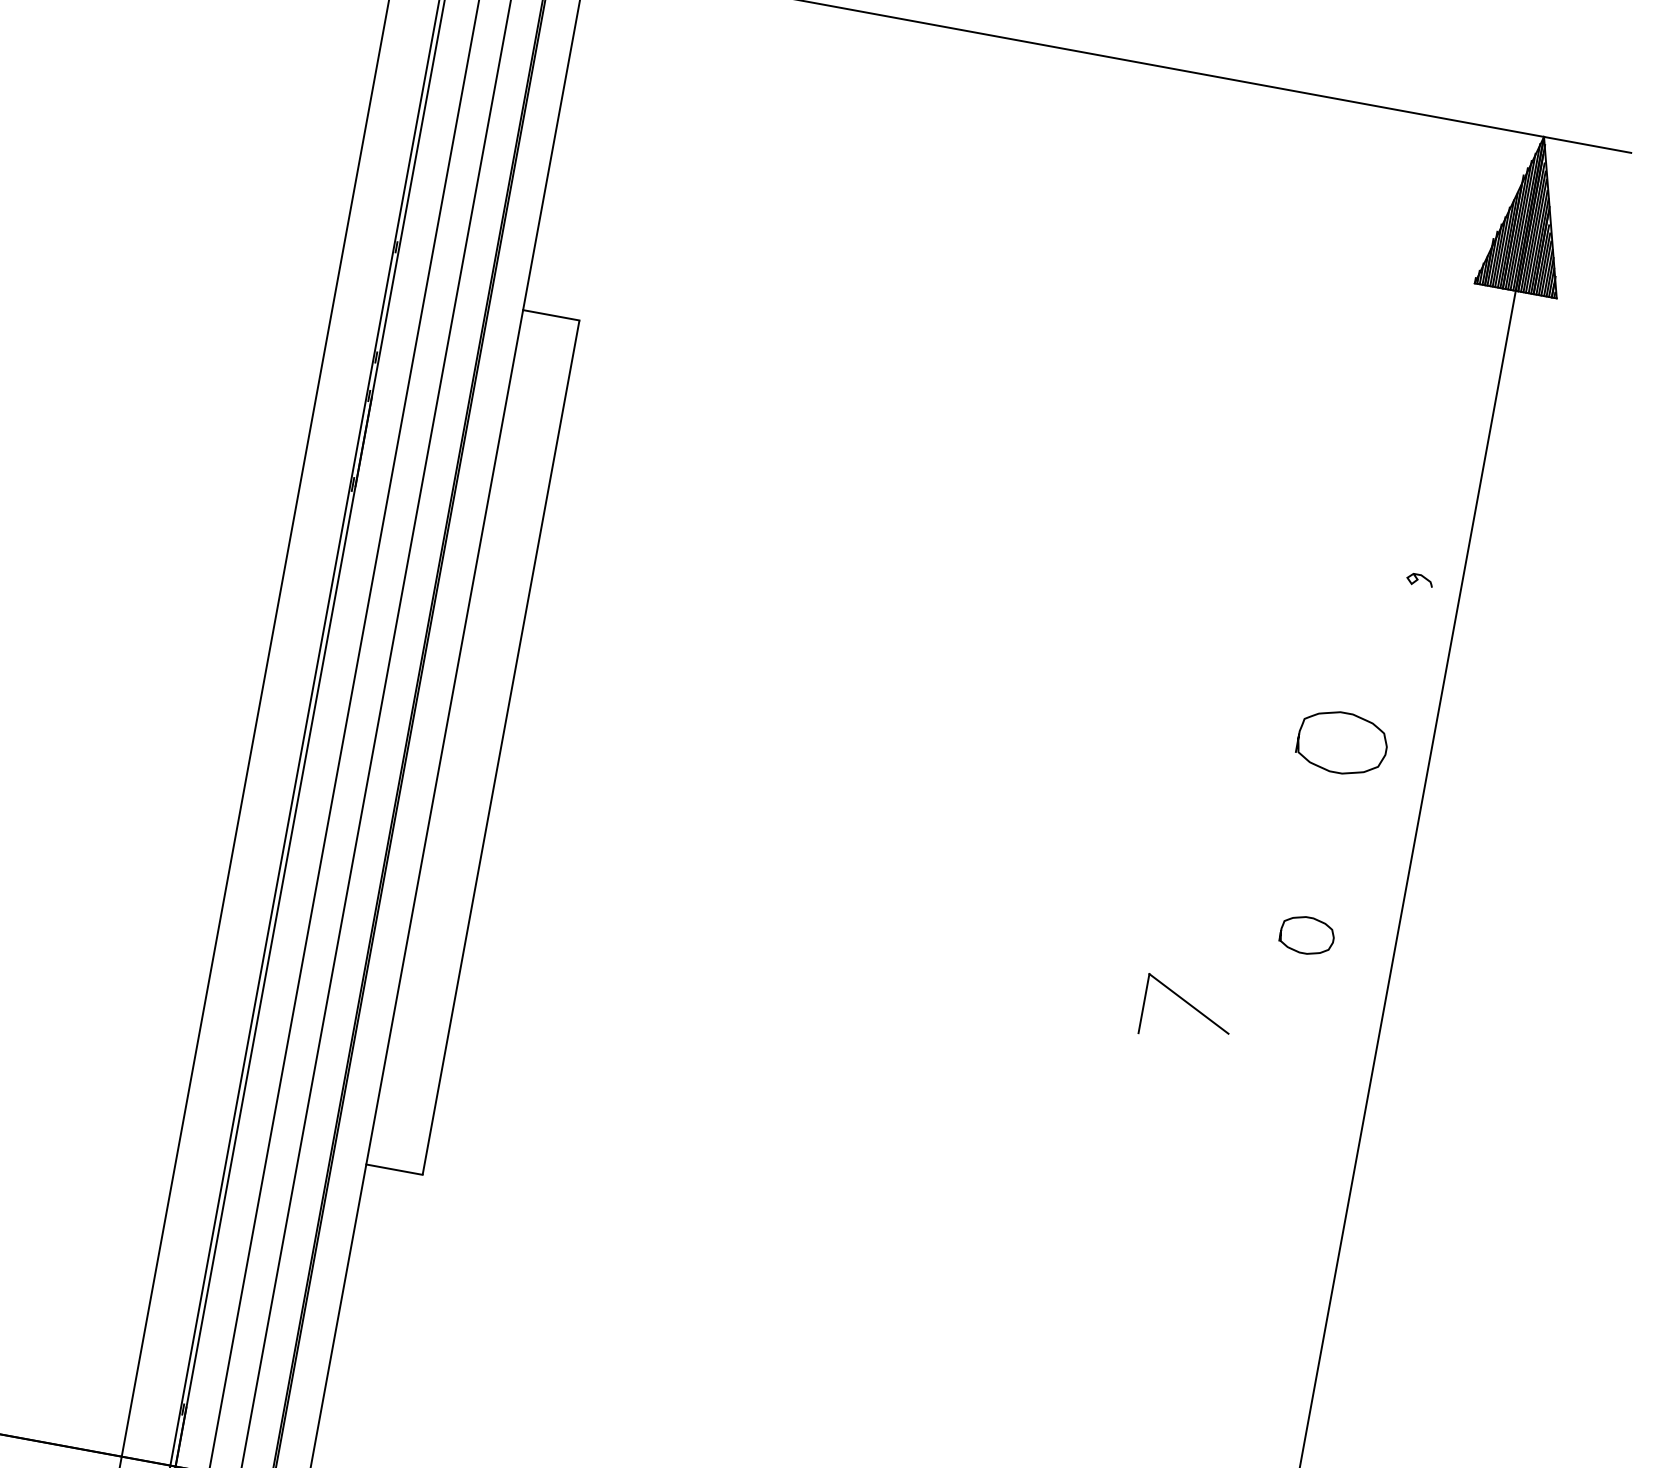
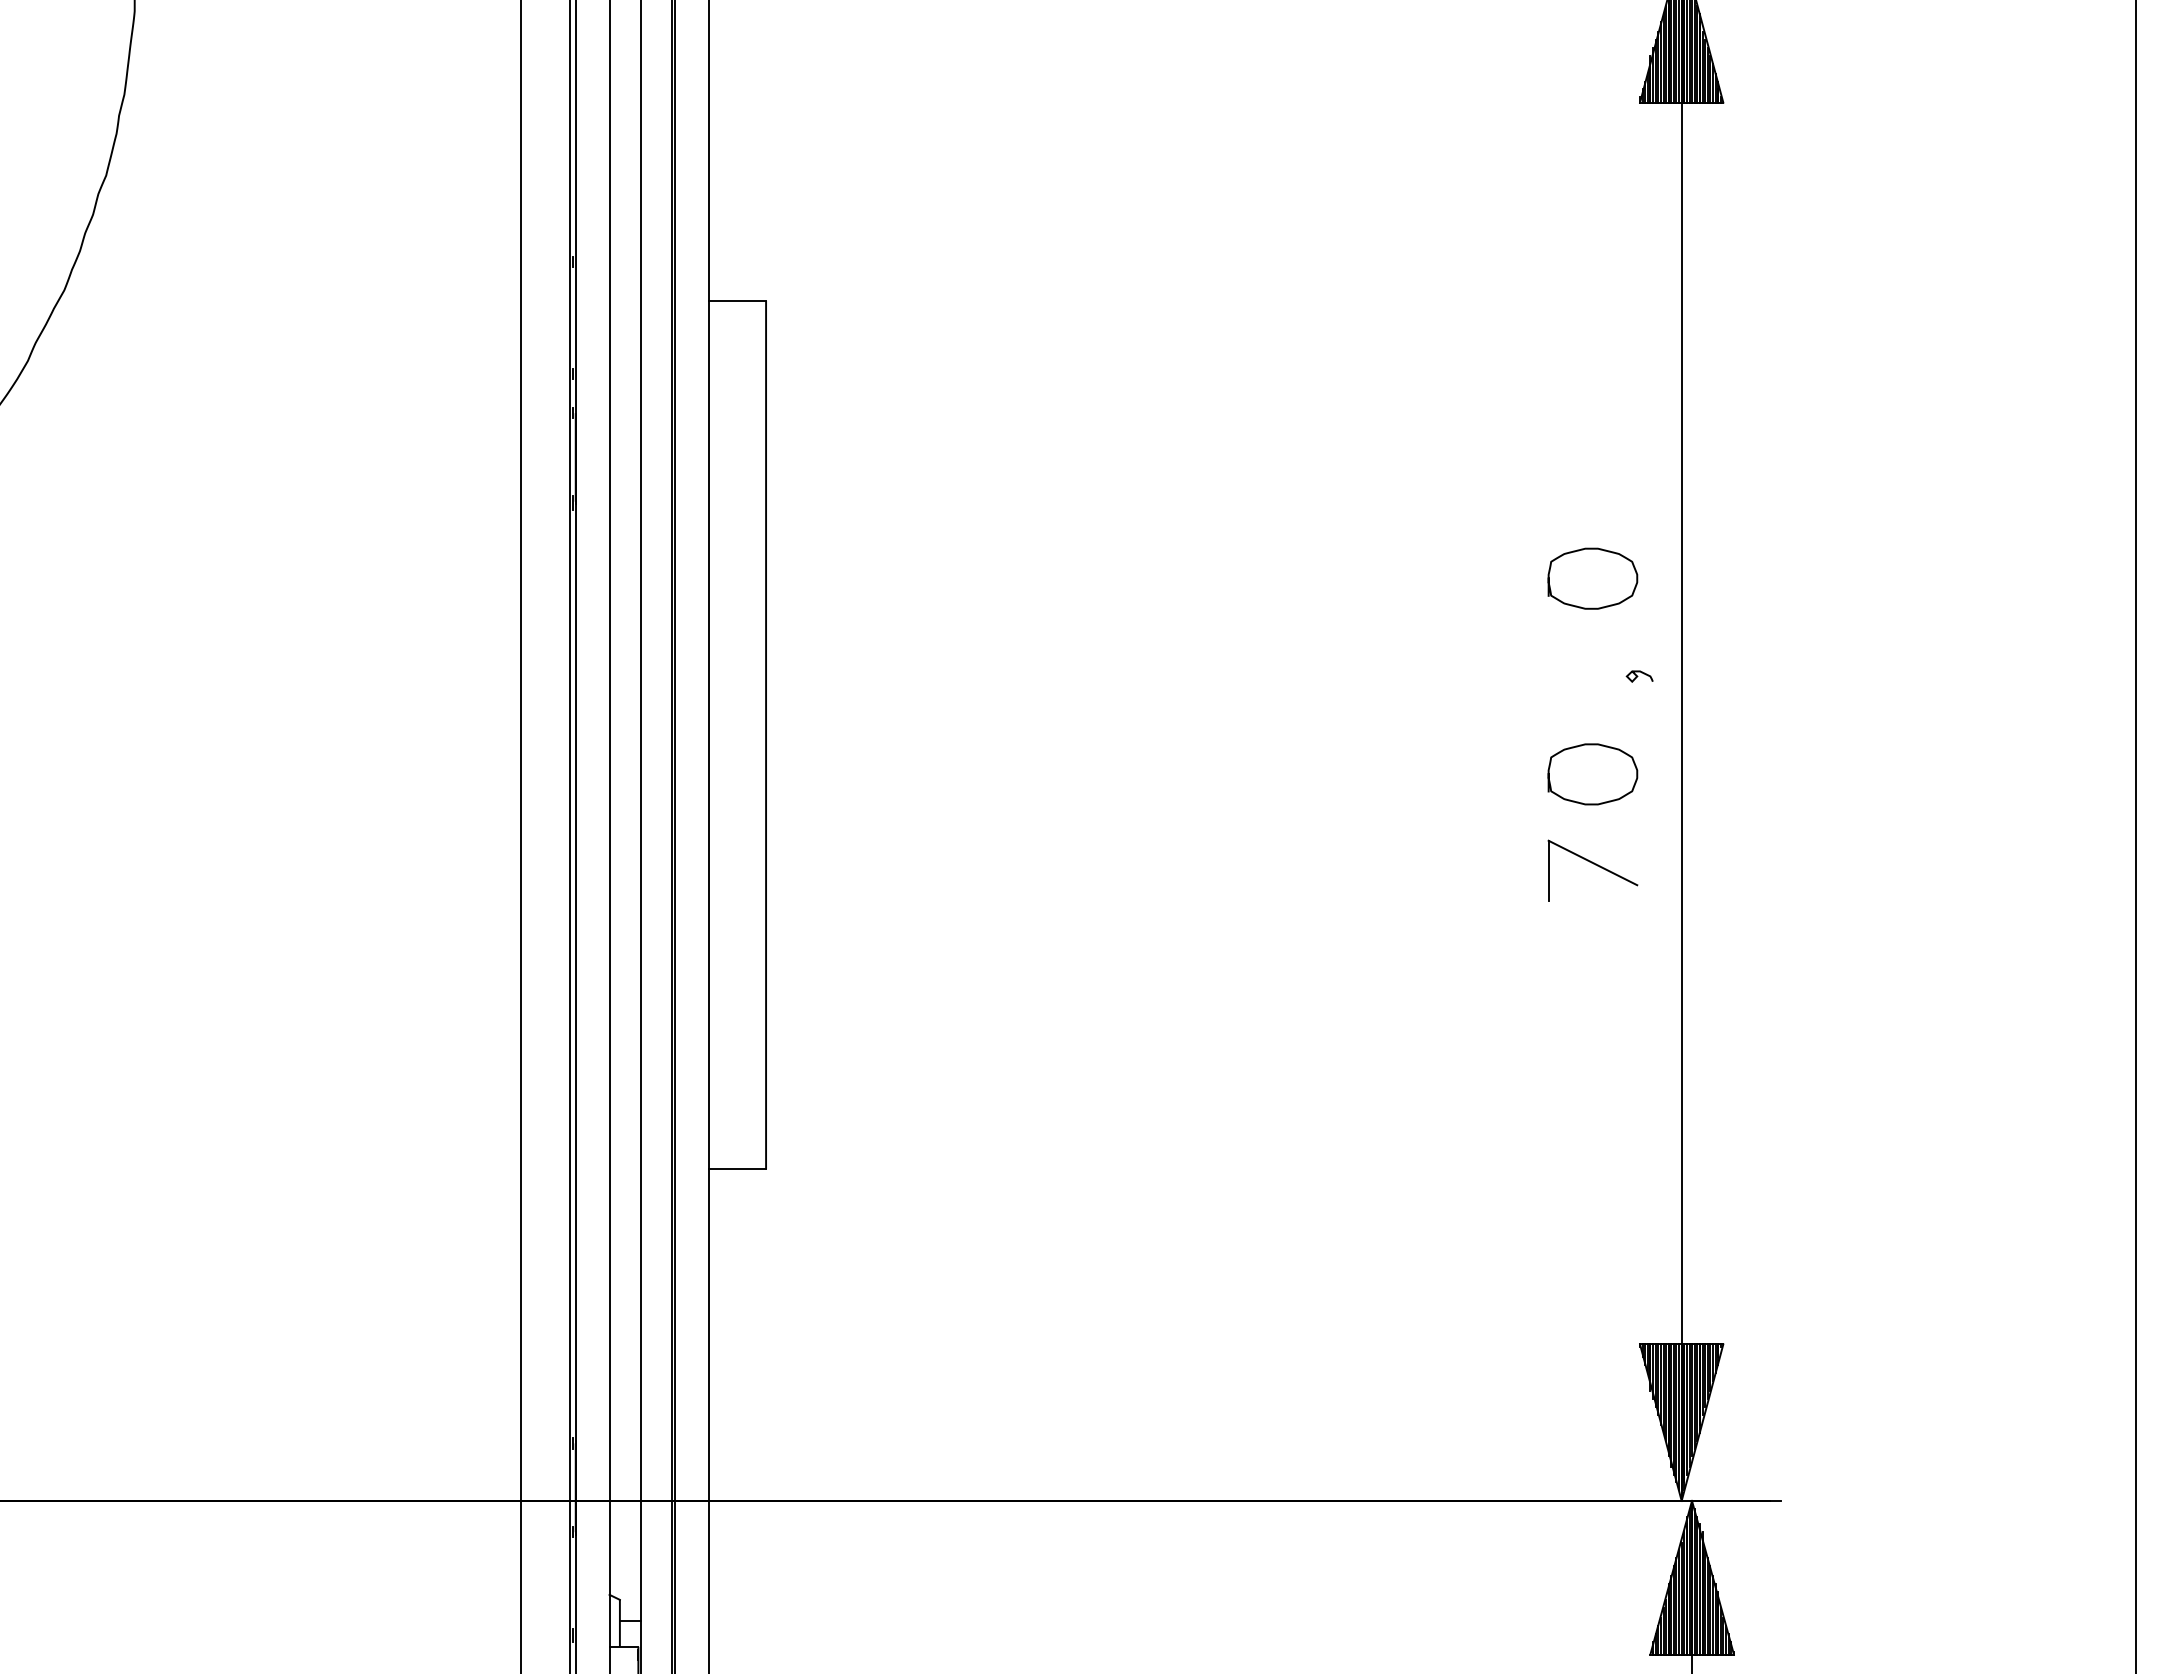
curve: (1418, 579) -> (1638, 676), moved
part: (1306, 935) -> (1592, 774), size x1.67
part: (1187, 1011) -> (1592, 870), moved

